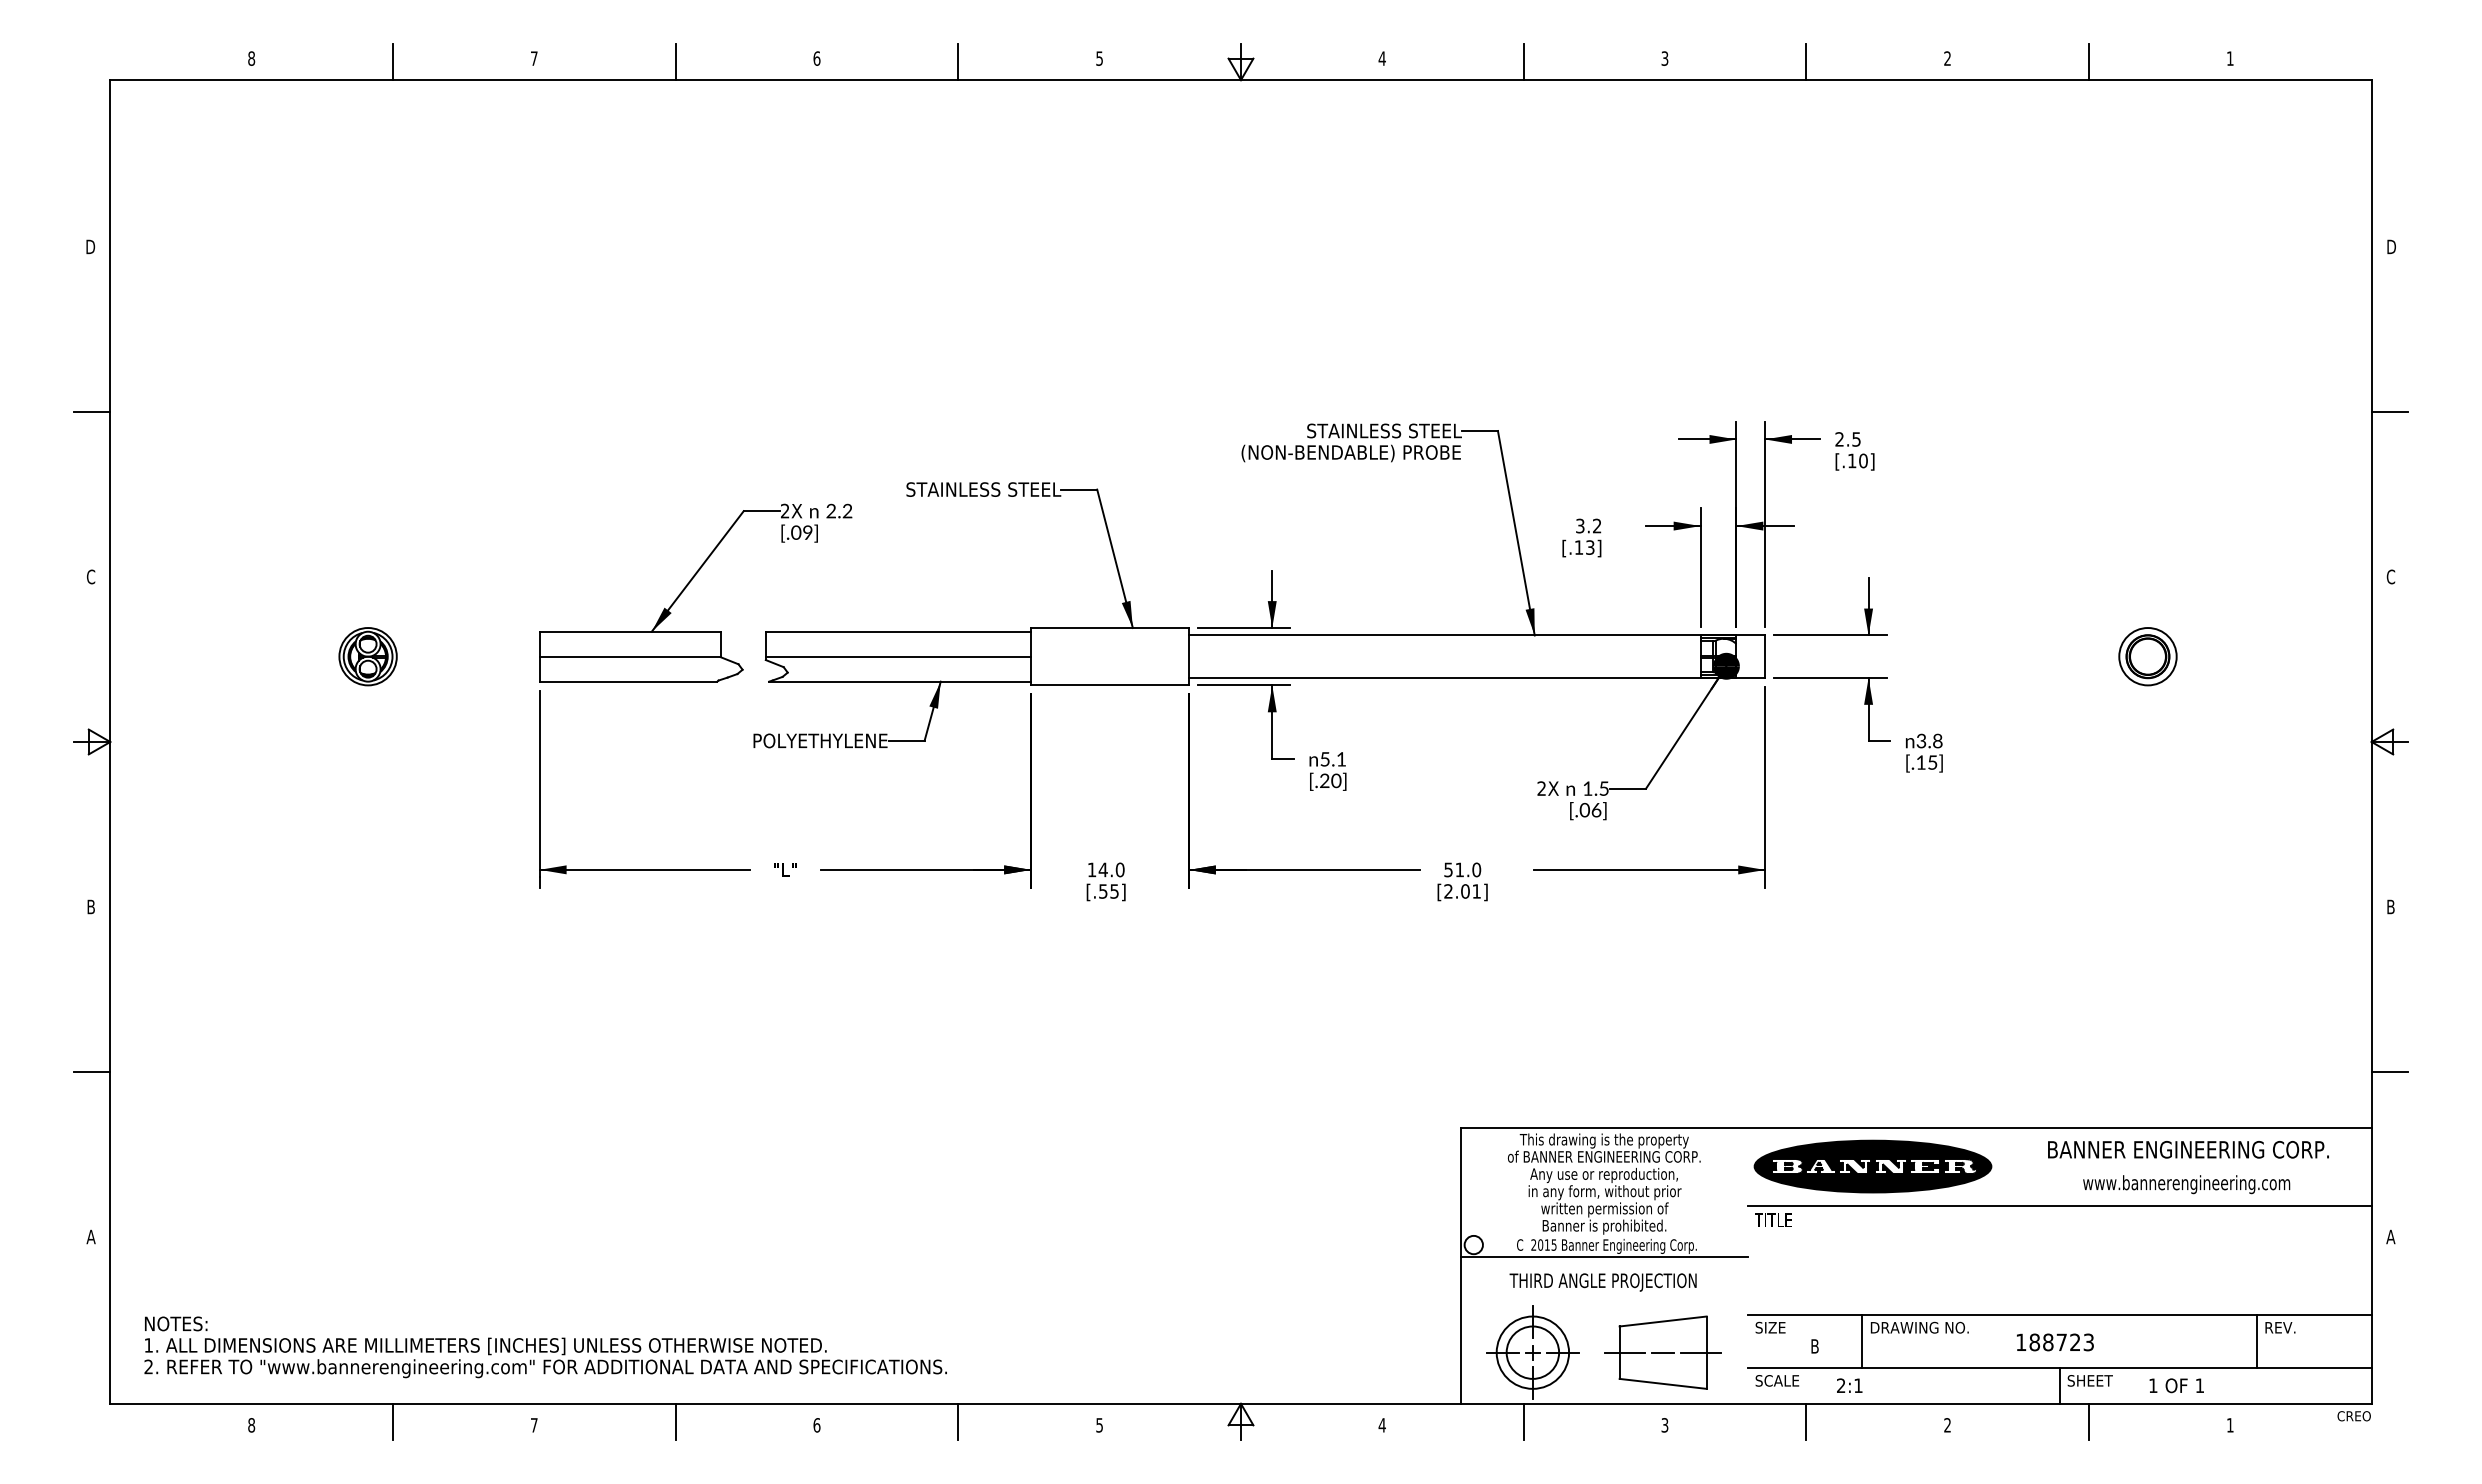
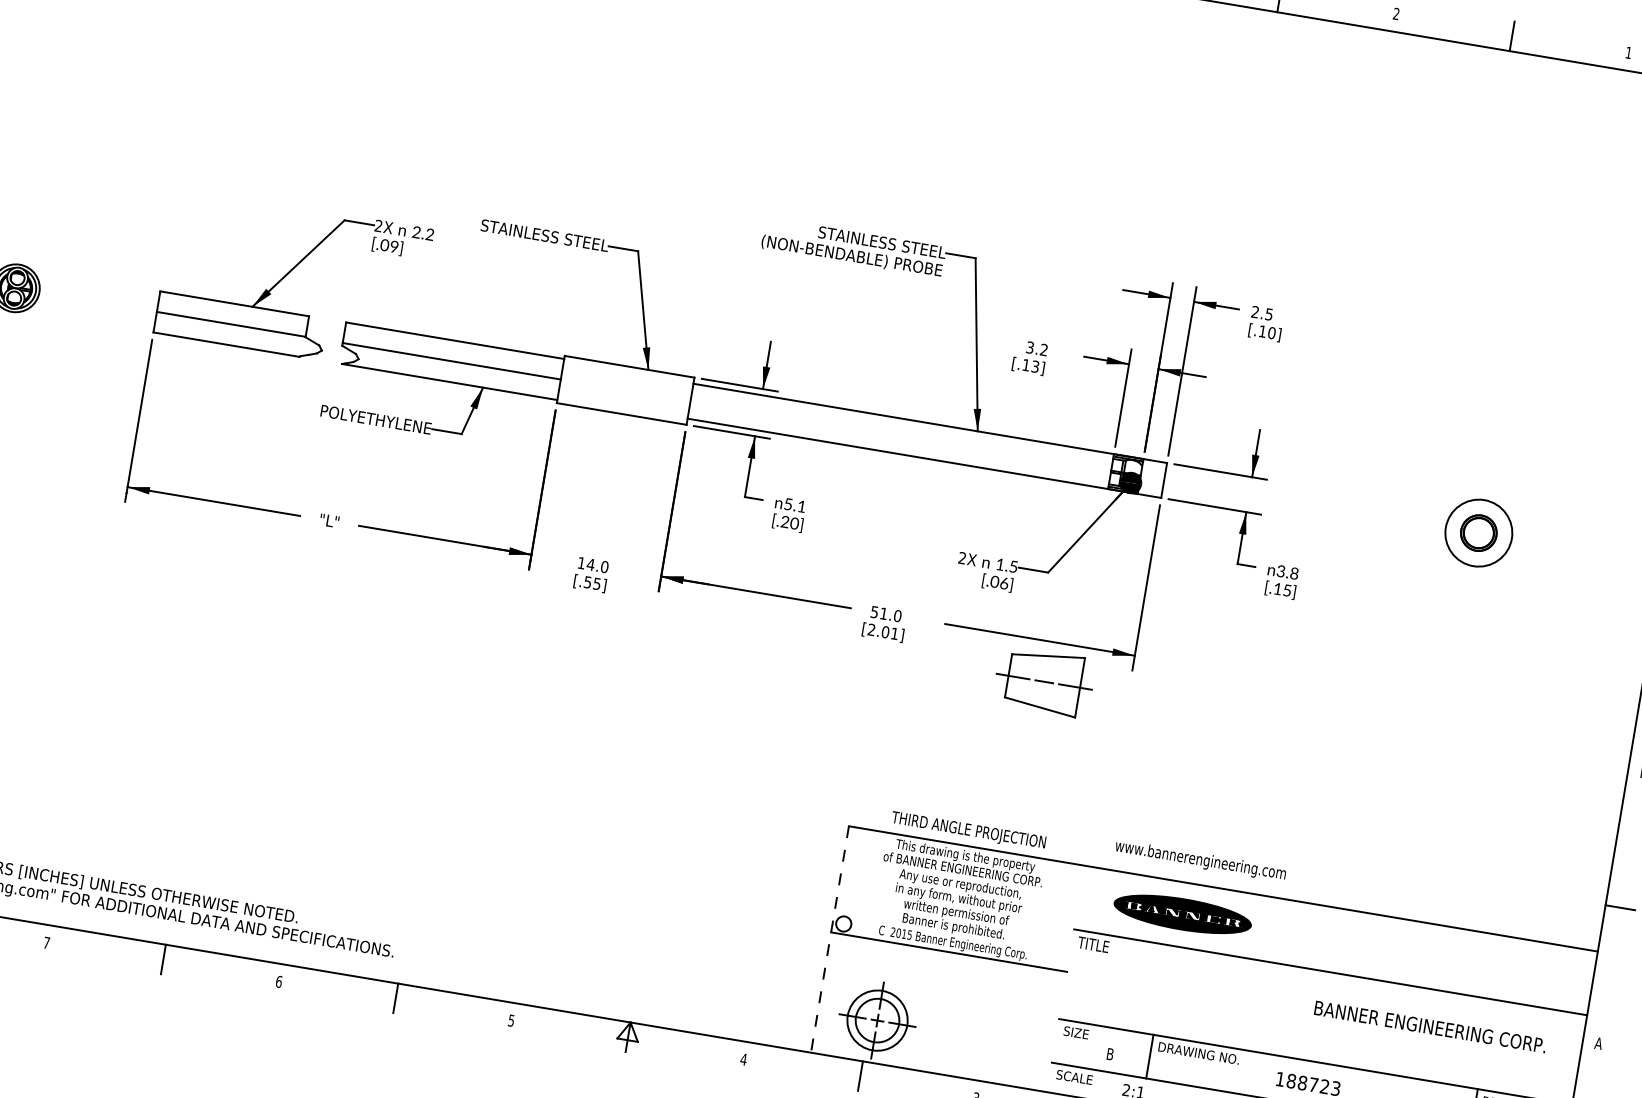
circle: (2147, 656) -> (1478, 532), size x1.4
text: (2188, 1149) -> (1430, 1026), moved
part: (1872, 1166) -> (1182, 914), size x0.7
text: (2186, 1184) -> (1200, 860), moved
line: (1460, 1266) -> (829, 939), solid -> dashed
text: (1602, 1282) -> (968, 831), moved
part: (1662, 1352) -> (1043, 681), moved

